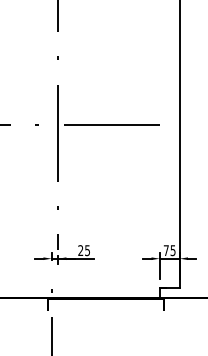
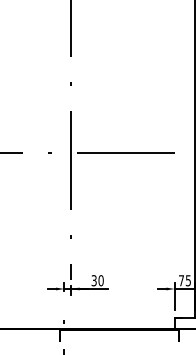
text: (84, 250) -> (97, 280), 25 -> 30

